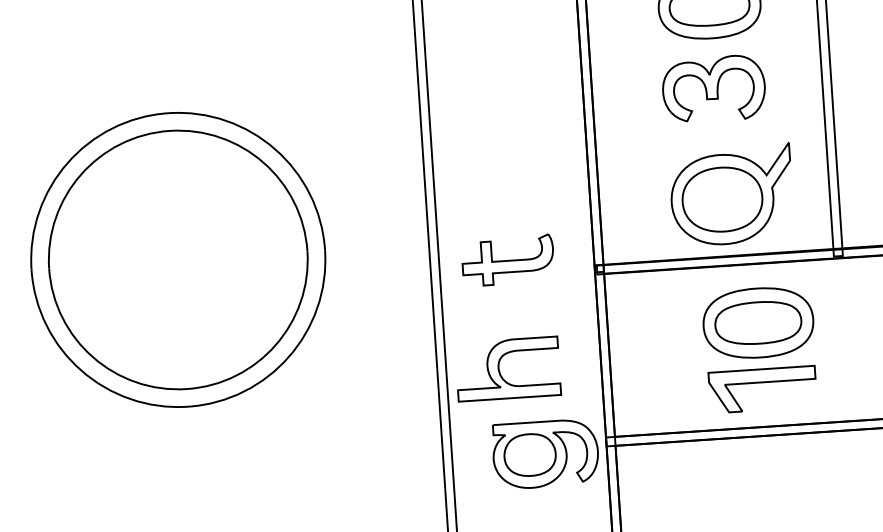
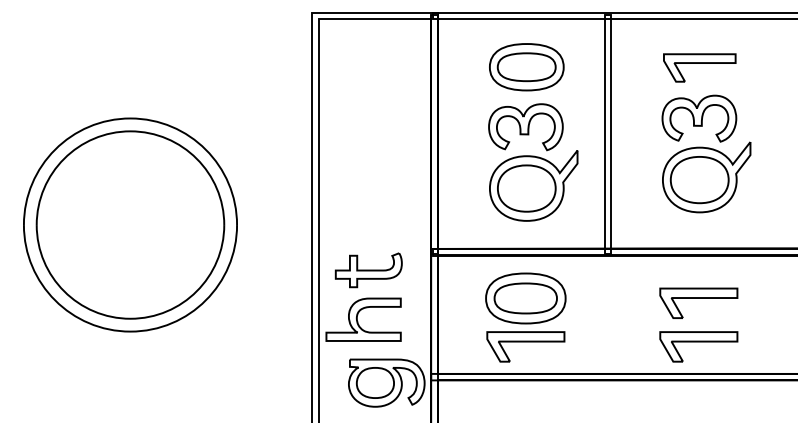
part: (731, 194) -> (533, 185), moved
part: (507, 260) -> (368, 270), moved
part: (759, 349) -> (525, 317), moved

